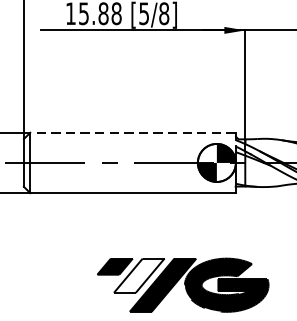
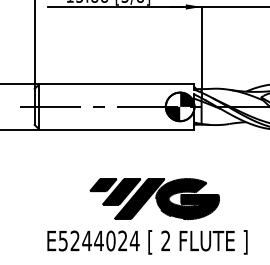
line: (132, 133) -> (116, 84), dashed -> solid
fill: (139, 275) -> (121, 191), added

